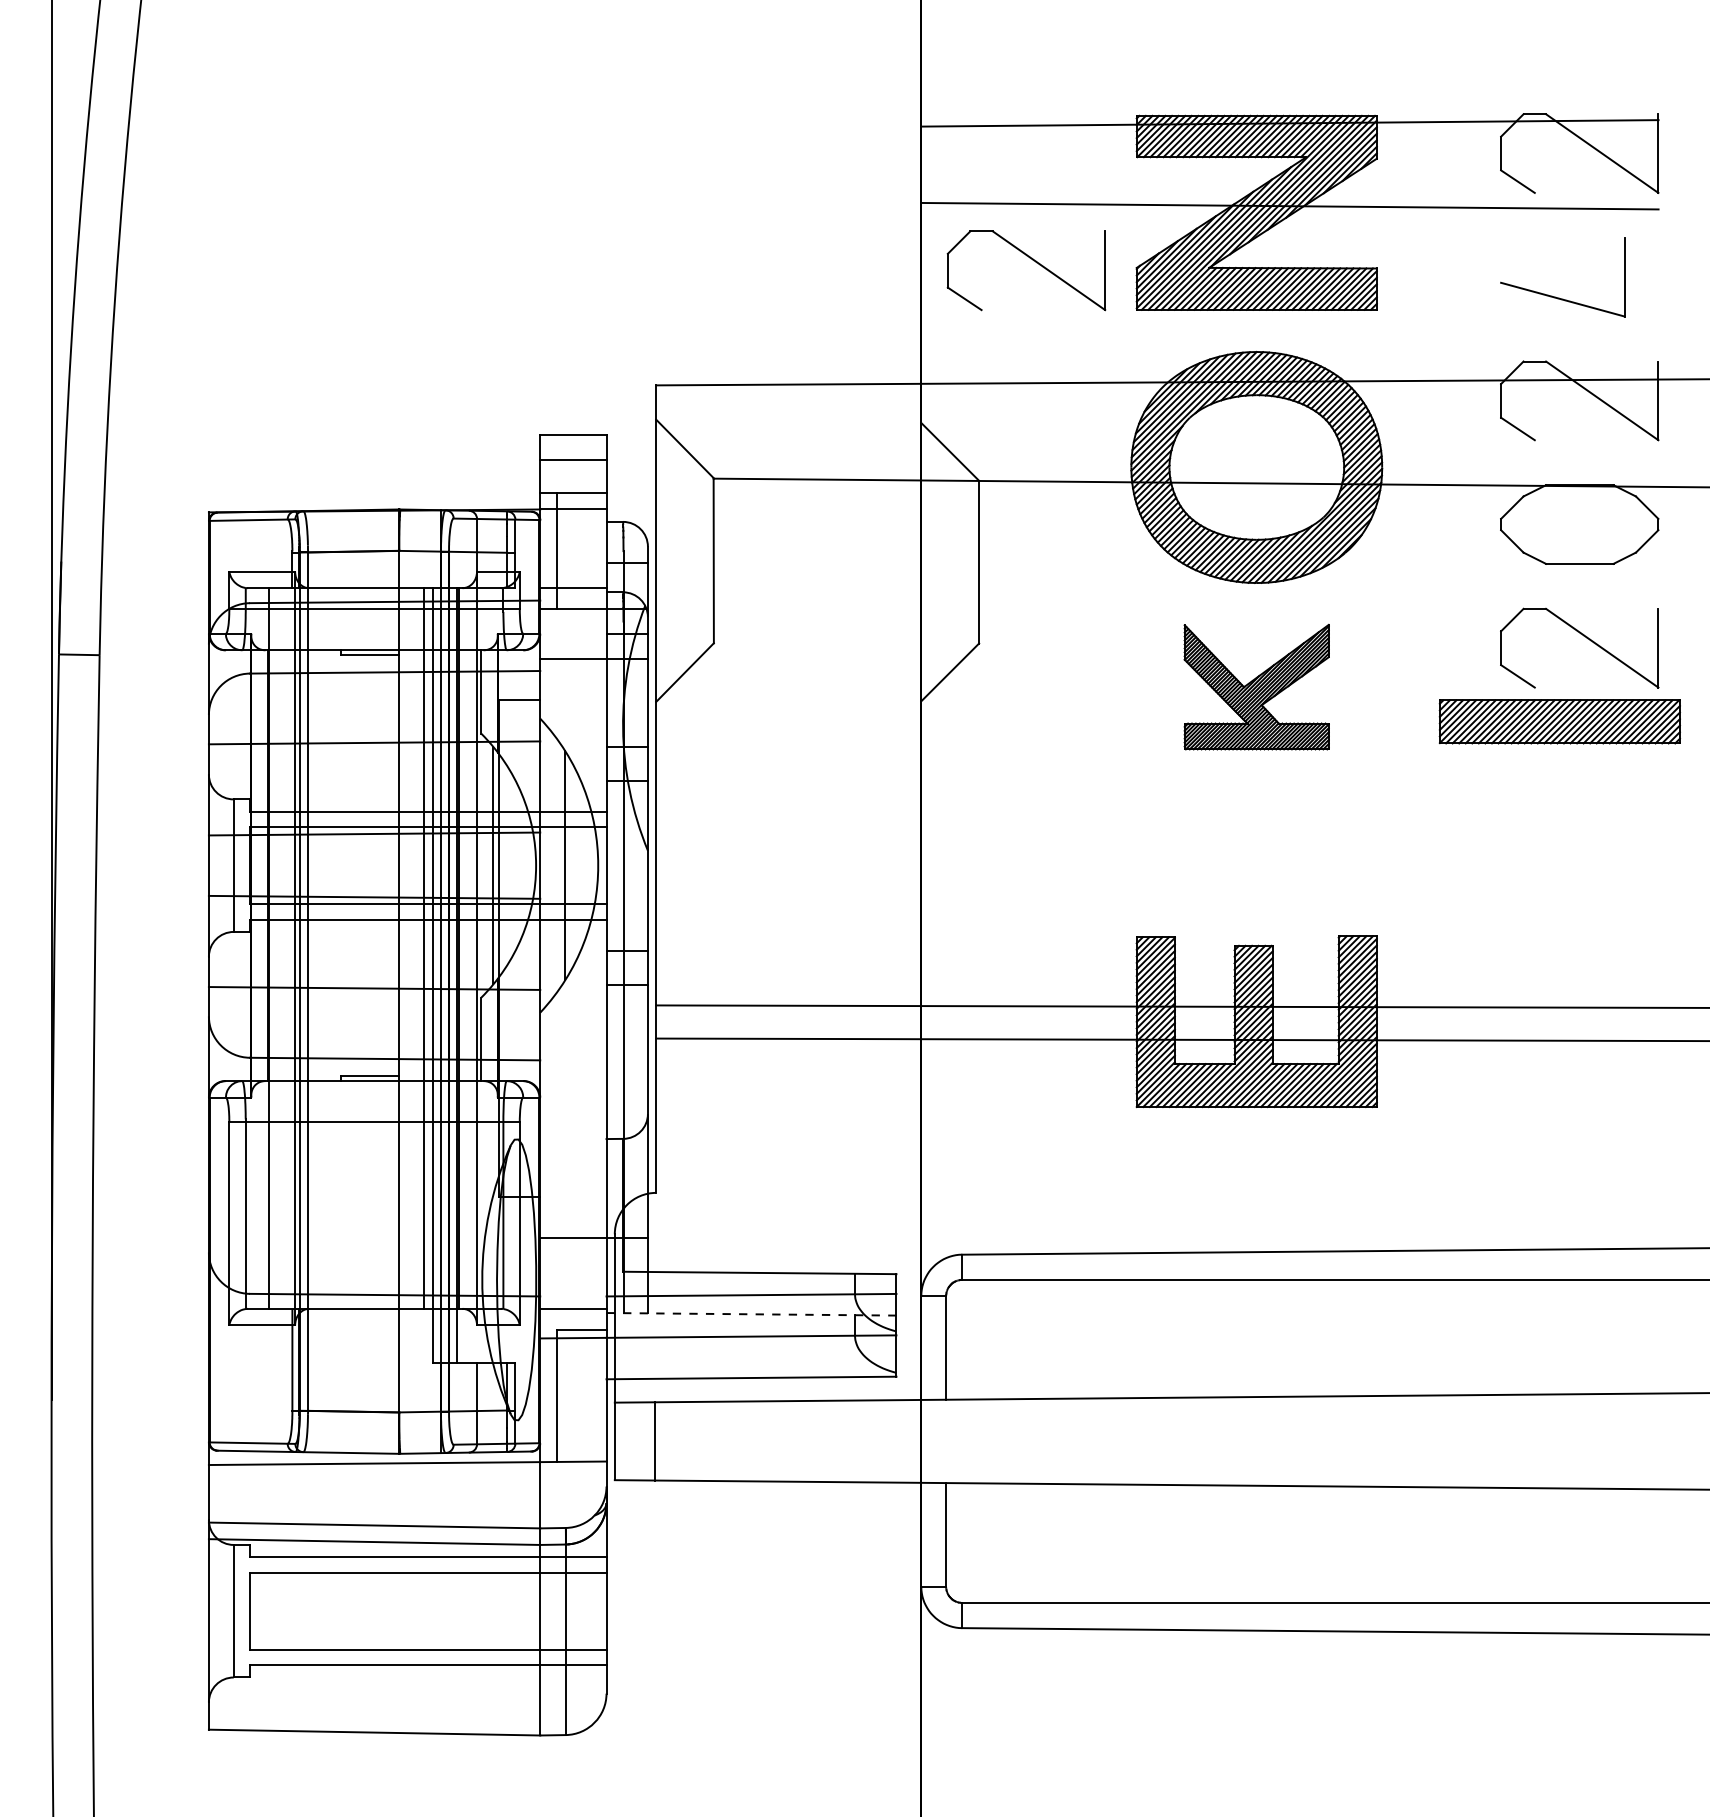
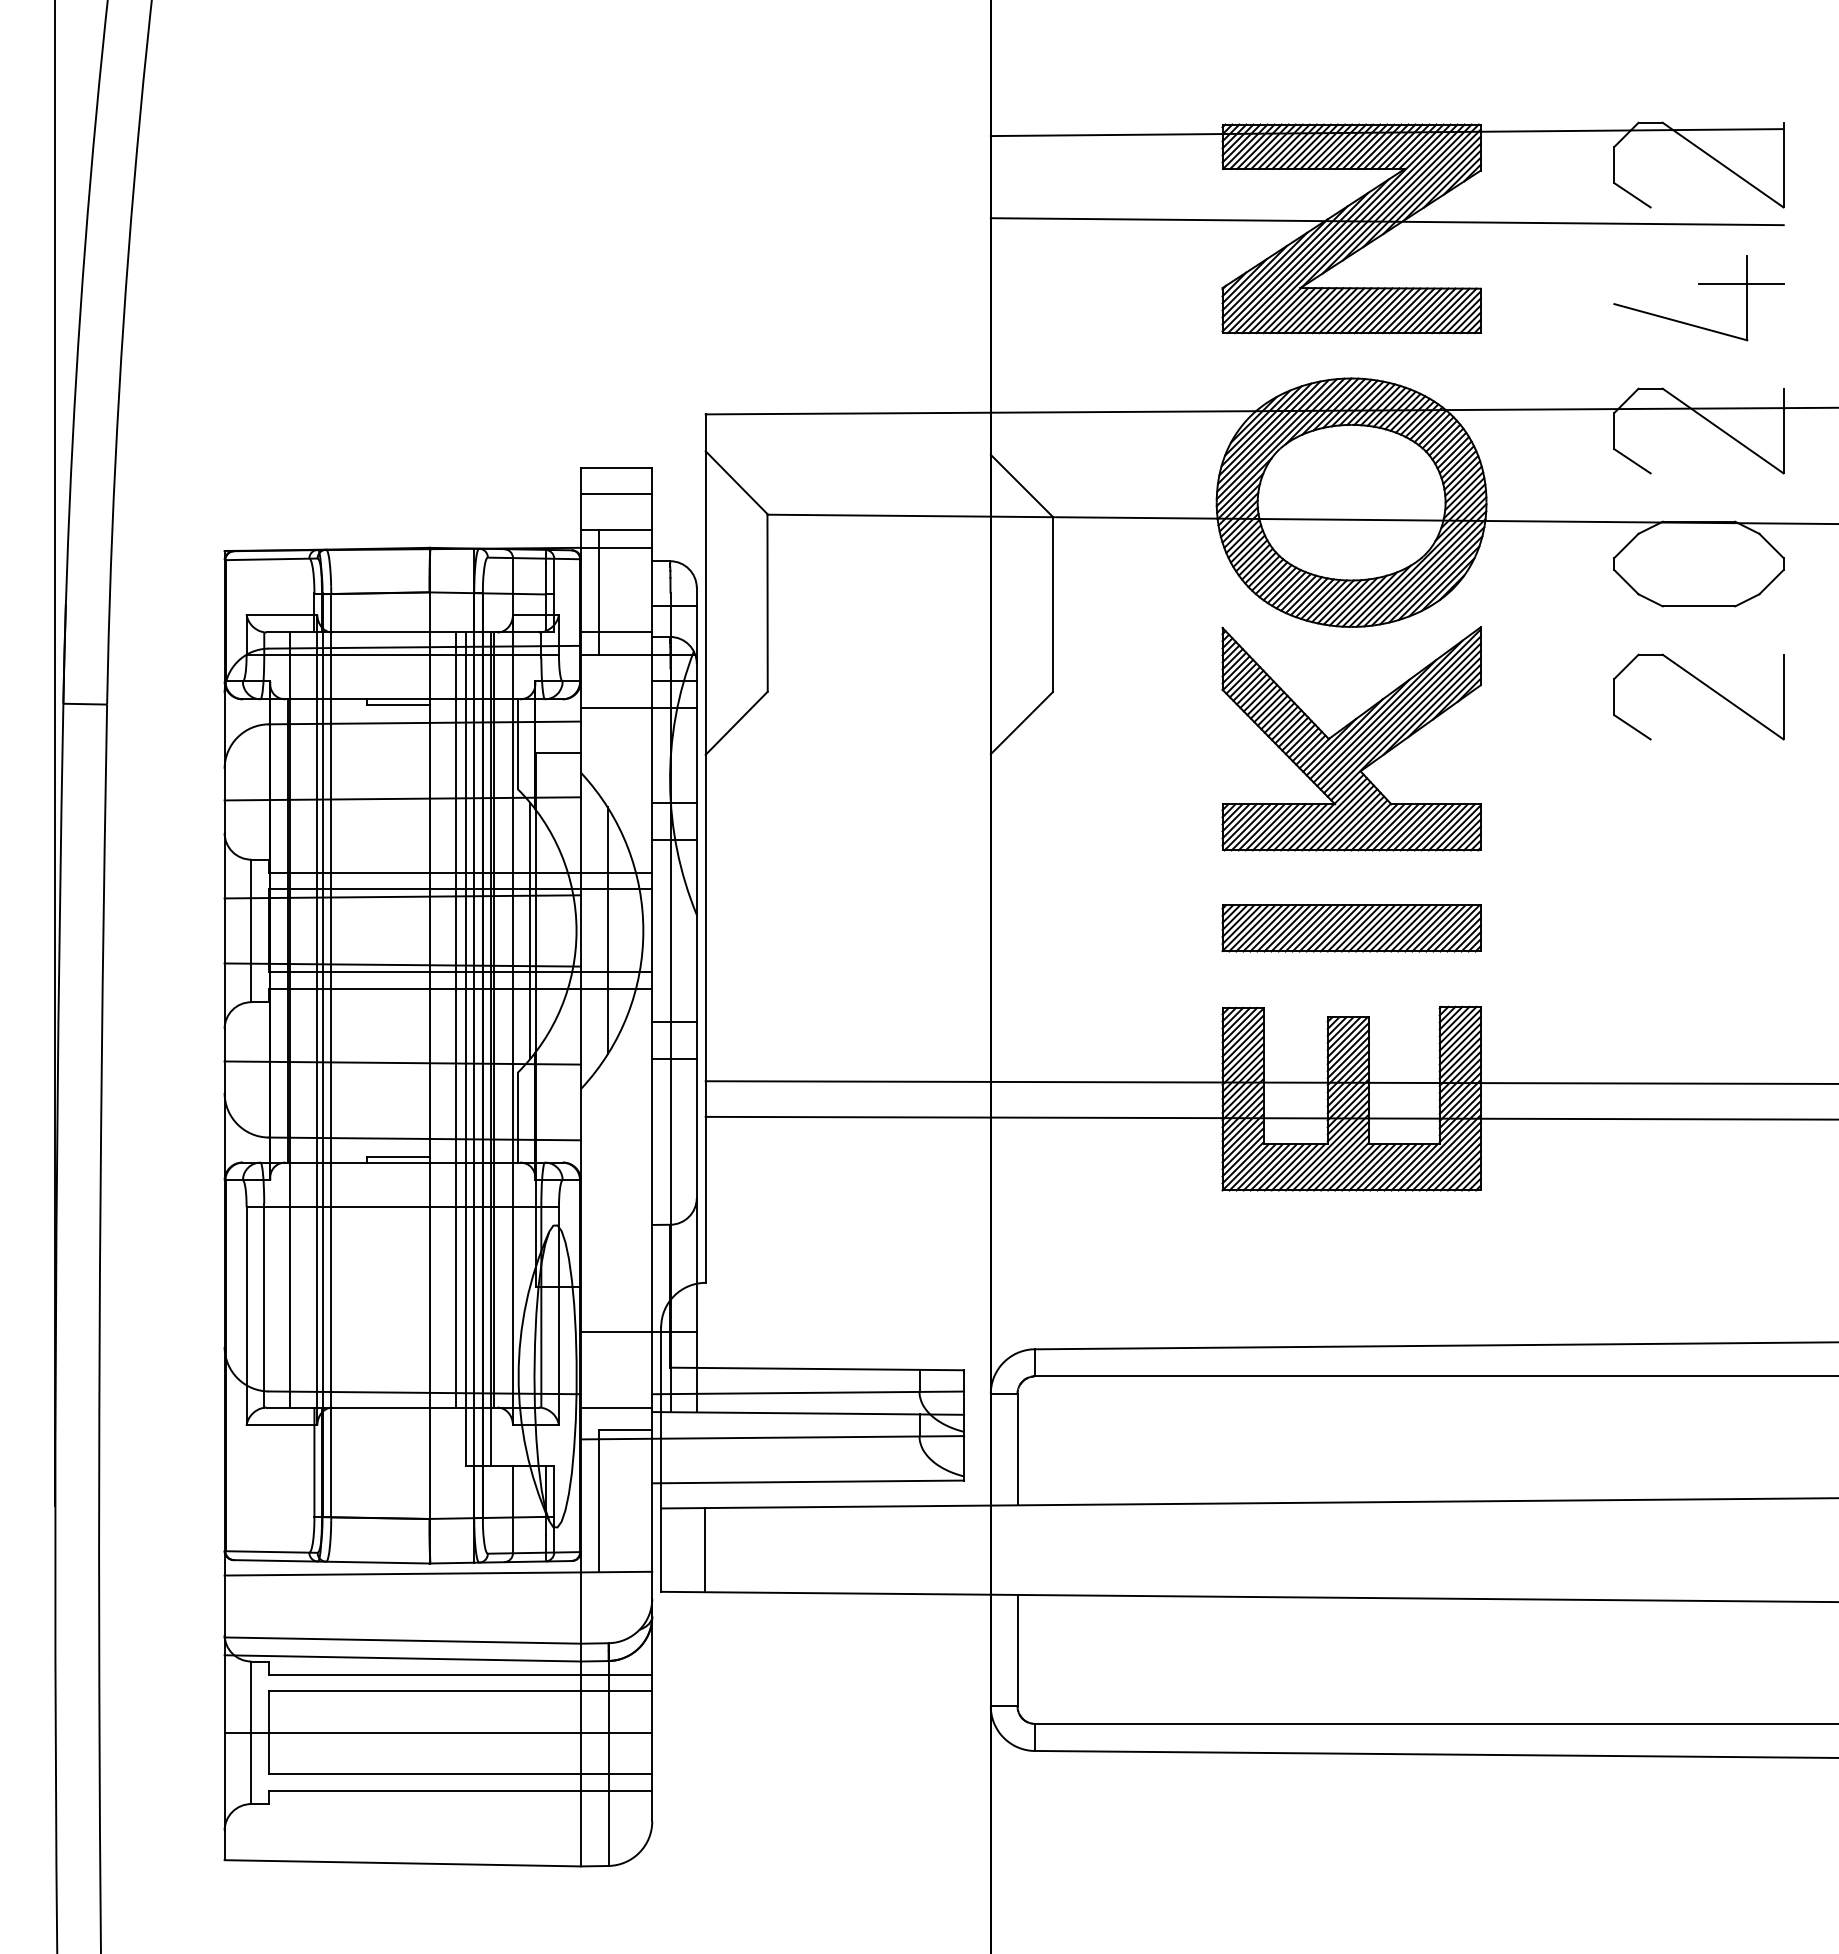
part: (1031, 259) -> (1109, 279), removed
line: (1619, 263) -> (1741, 283), added
part: (1256, 686) -> (1351, 738), size x1.67
part: (1559, 722) -> (1351, 928), moved
line: (751, 1314) -> (808, 1413), dashed -> solid
line: (407, 1610) -> (438, 1732), added

